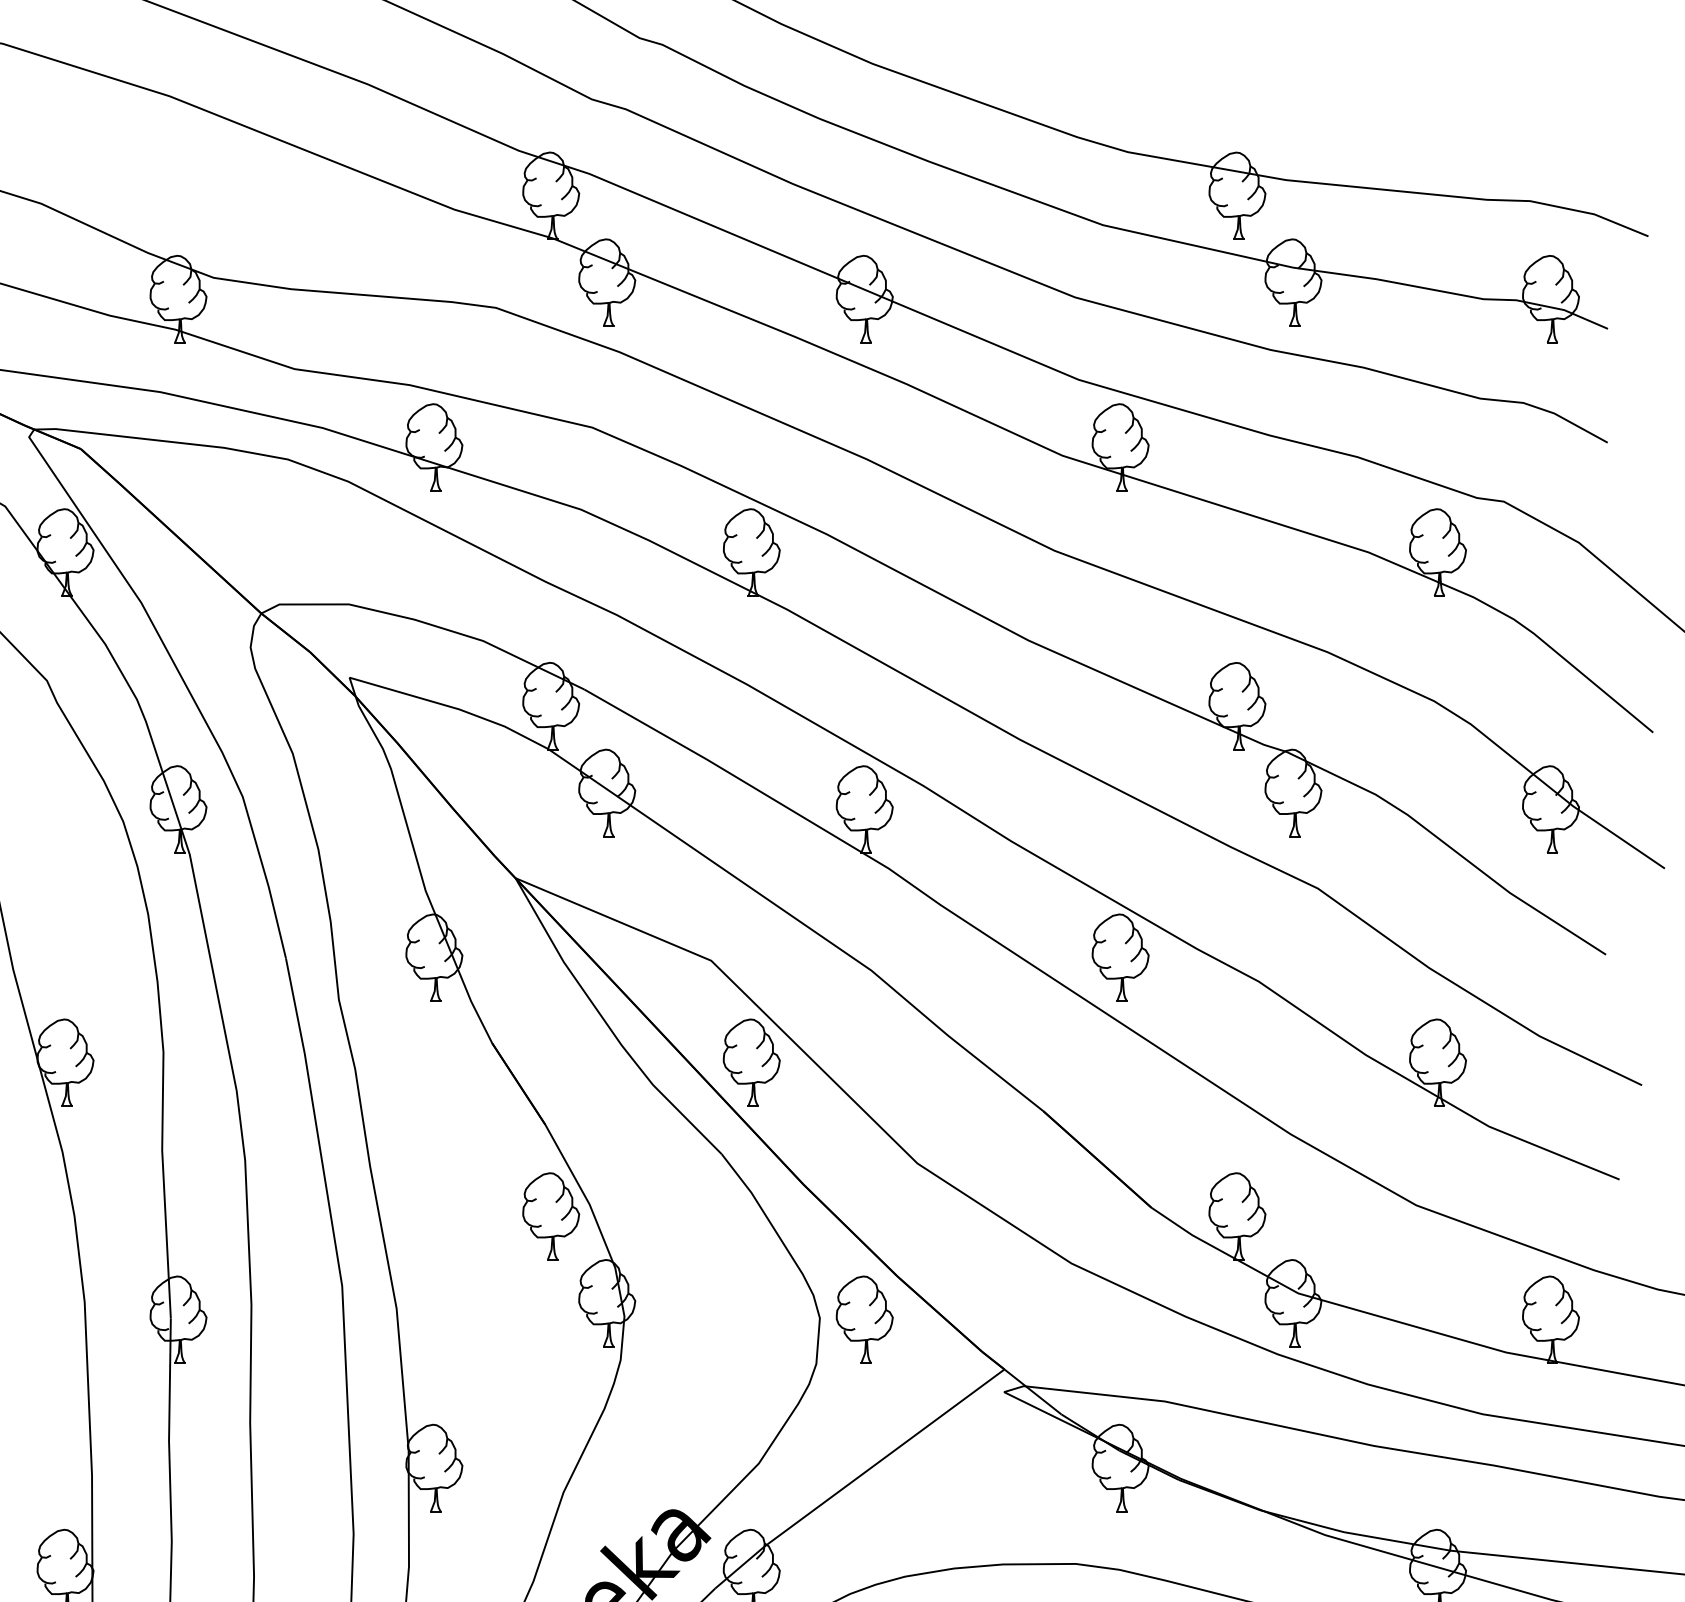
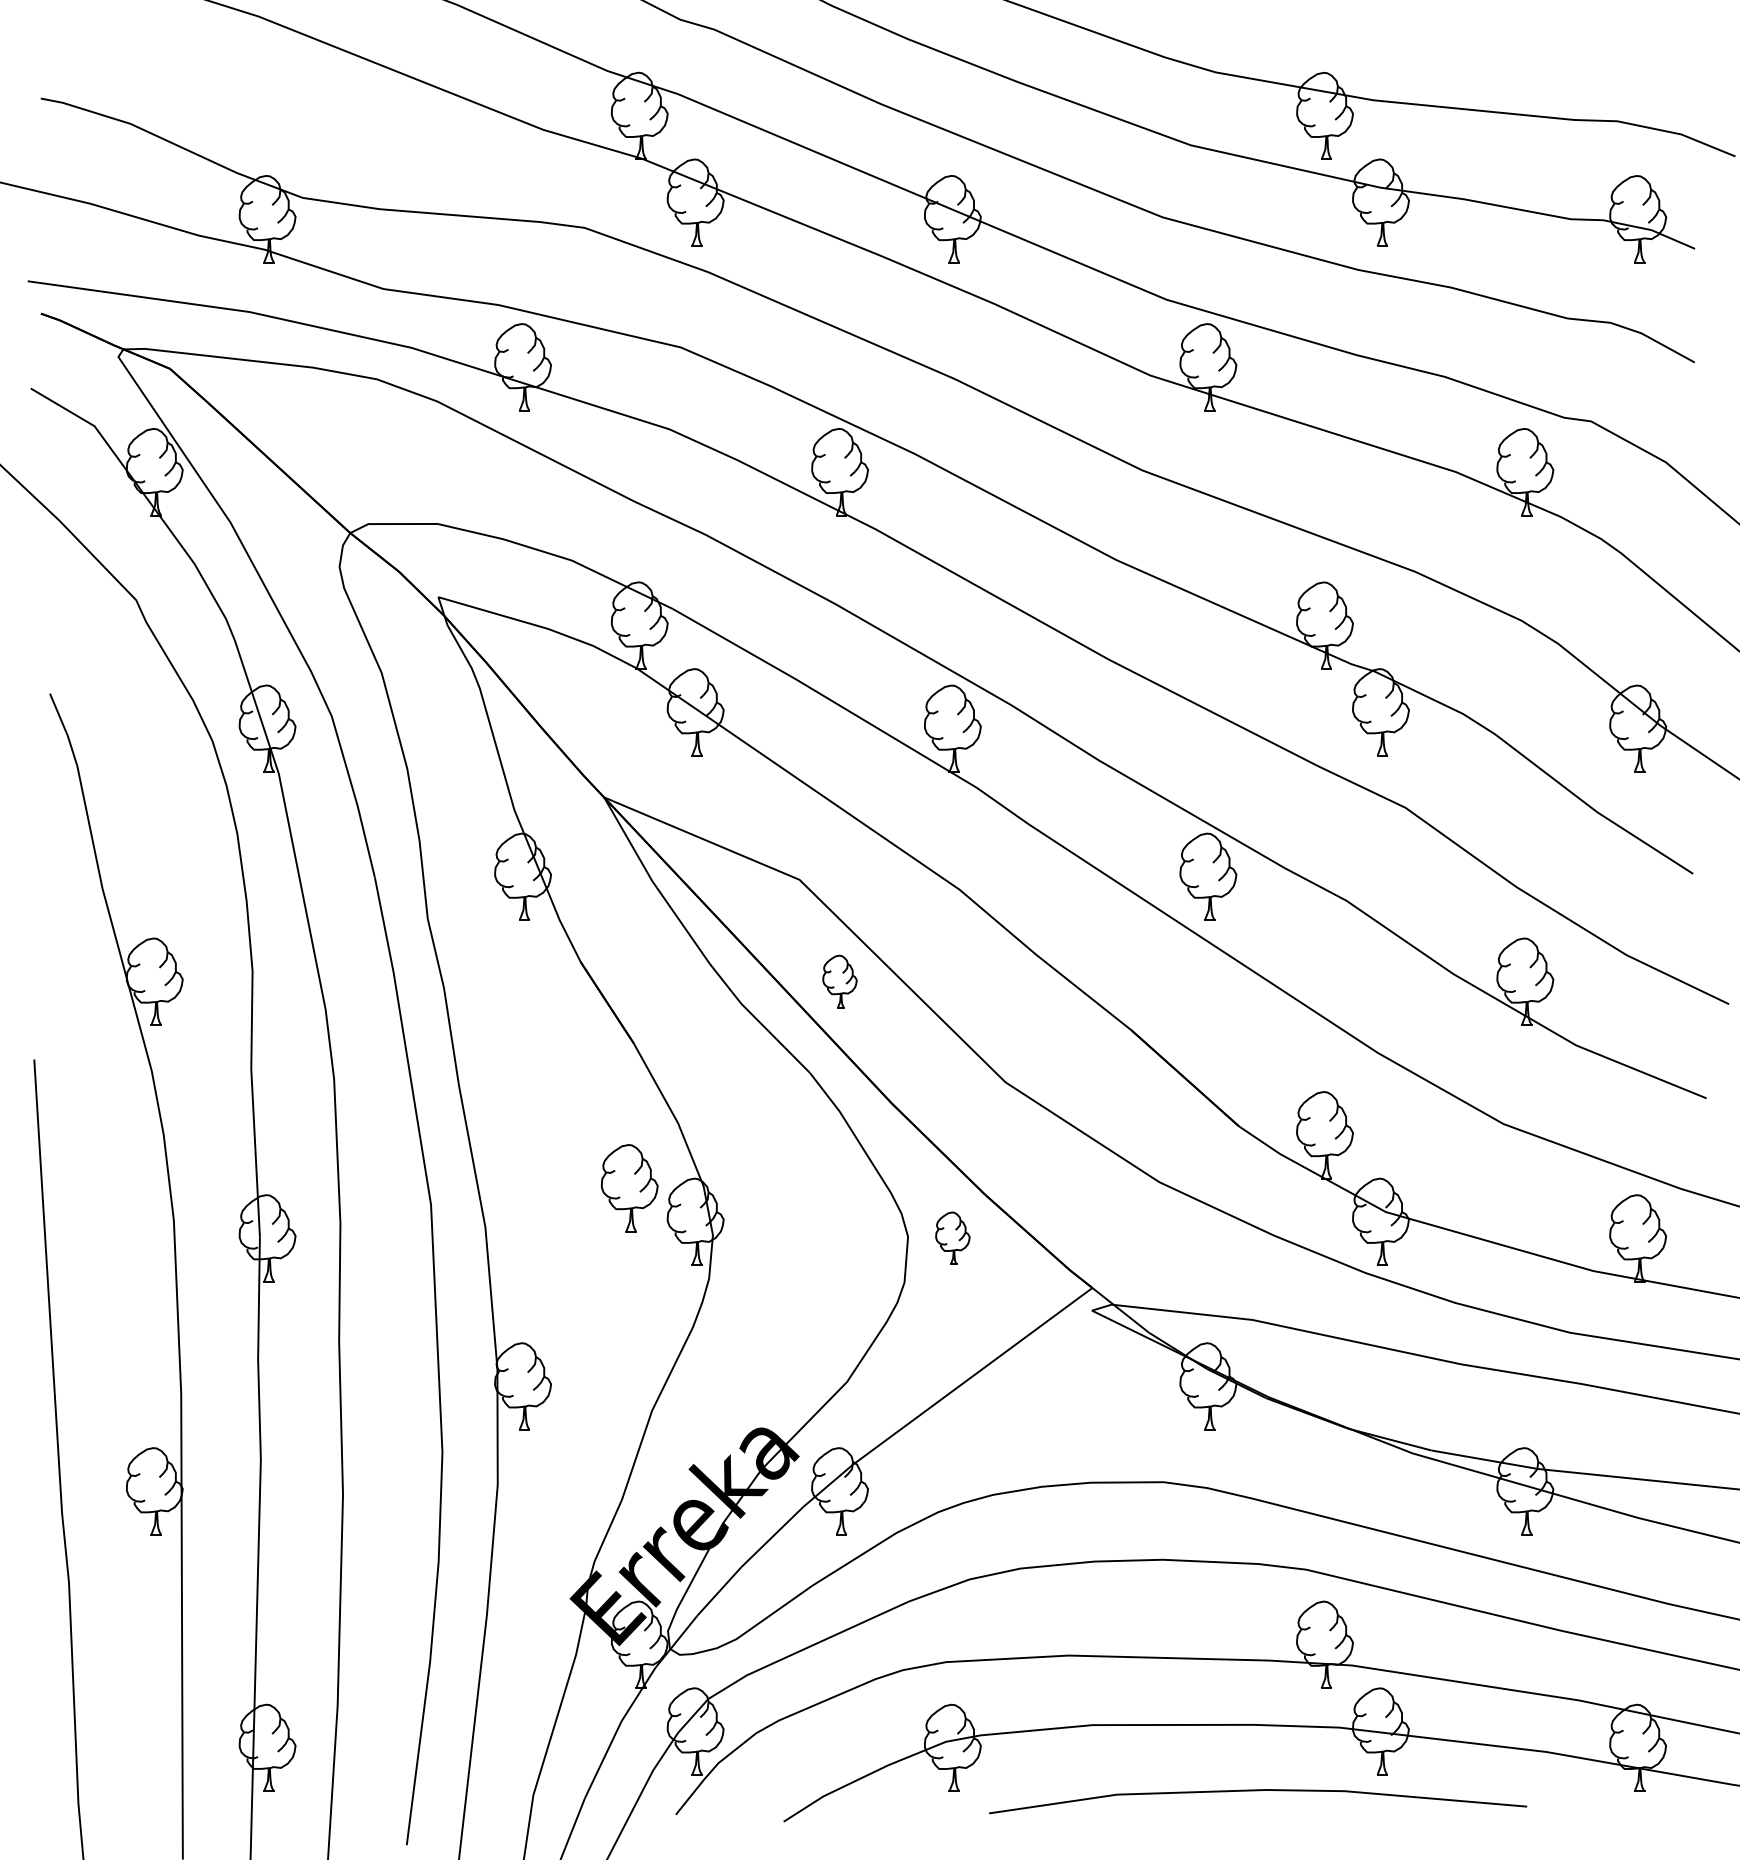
part: (751, 1062) -> (839, 981), size x0.6
part: (550, 1216) -> (629, 1188), moved
part: (864, 1319) -> (952, 1238), size x0.6

